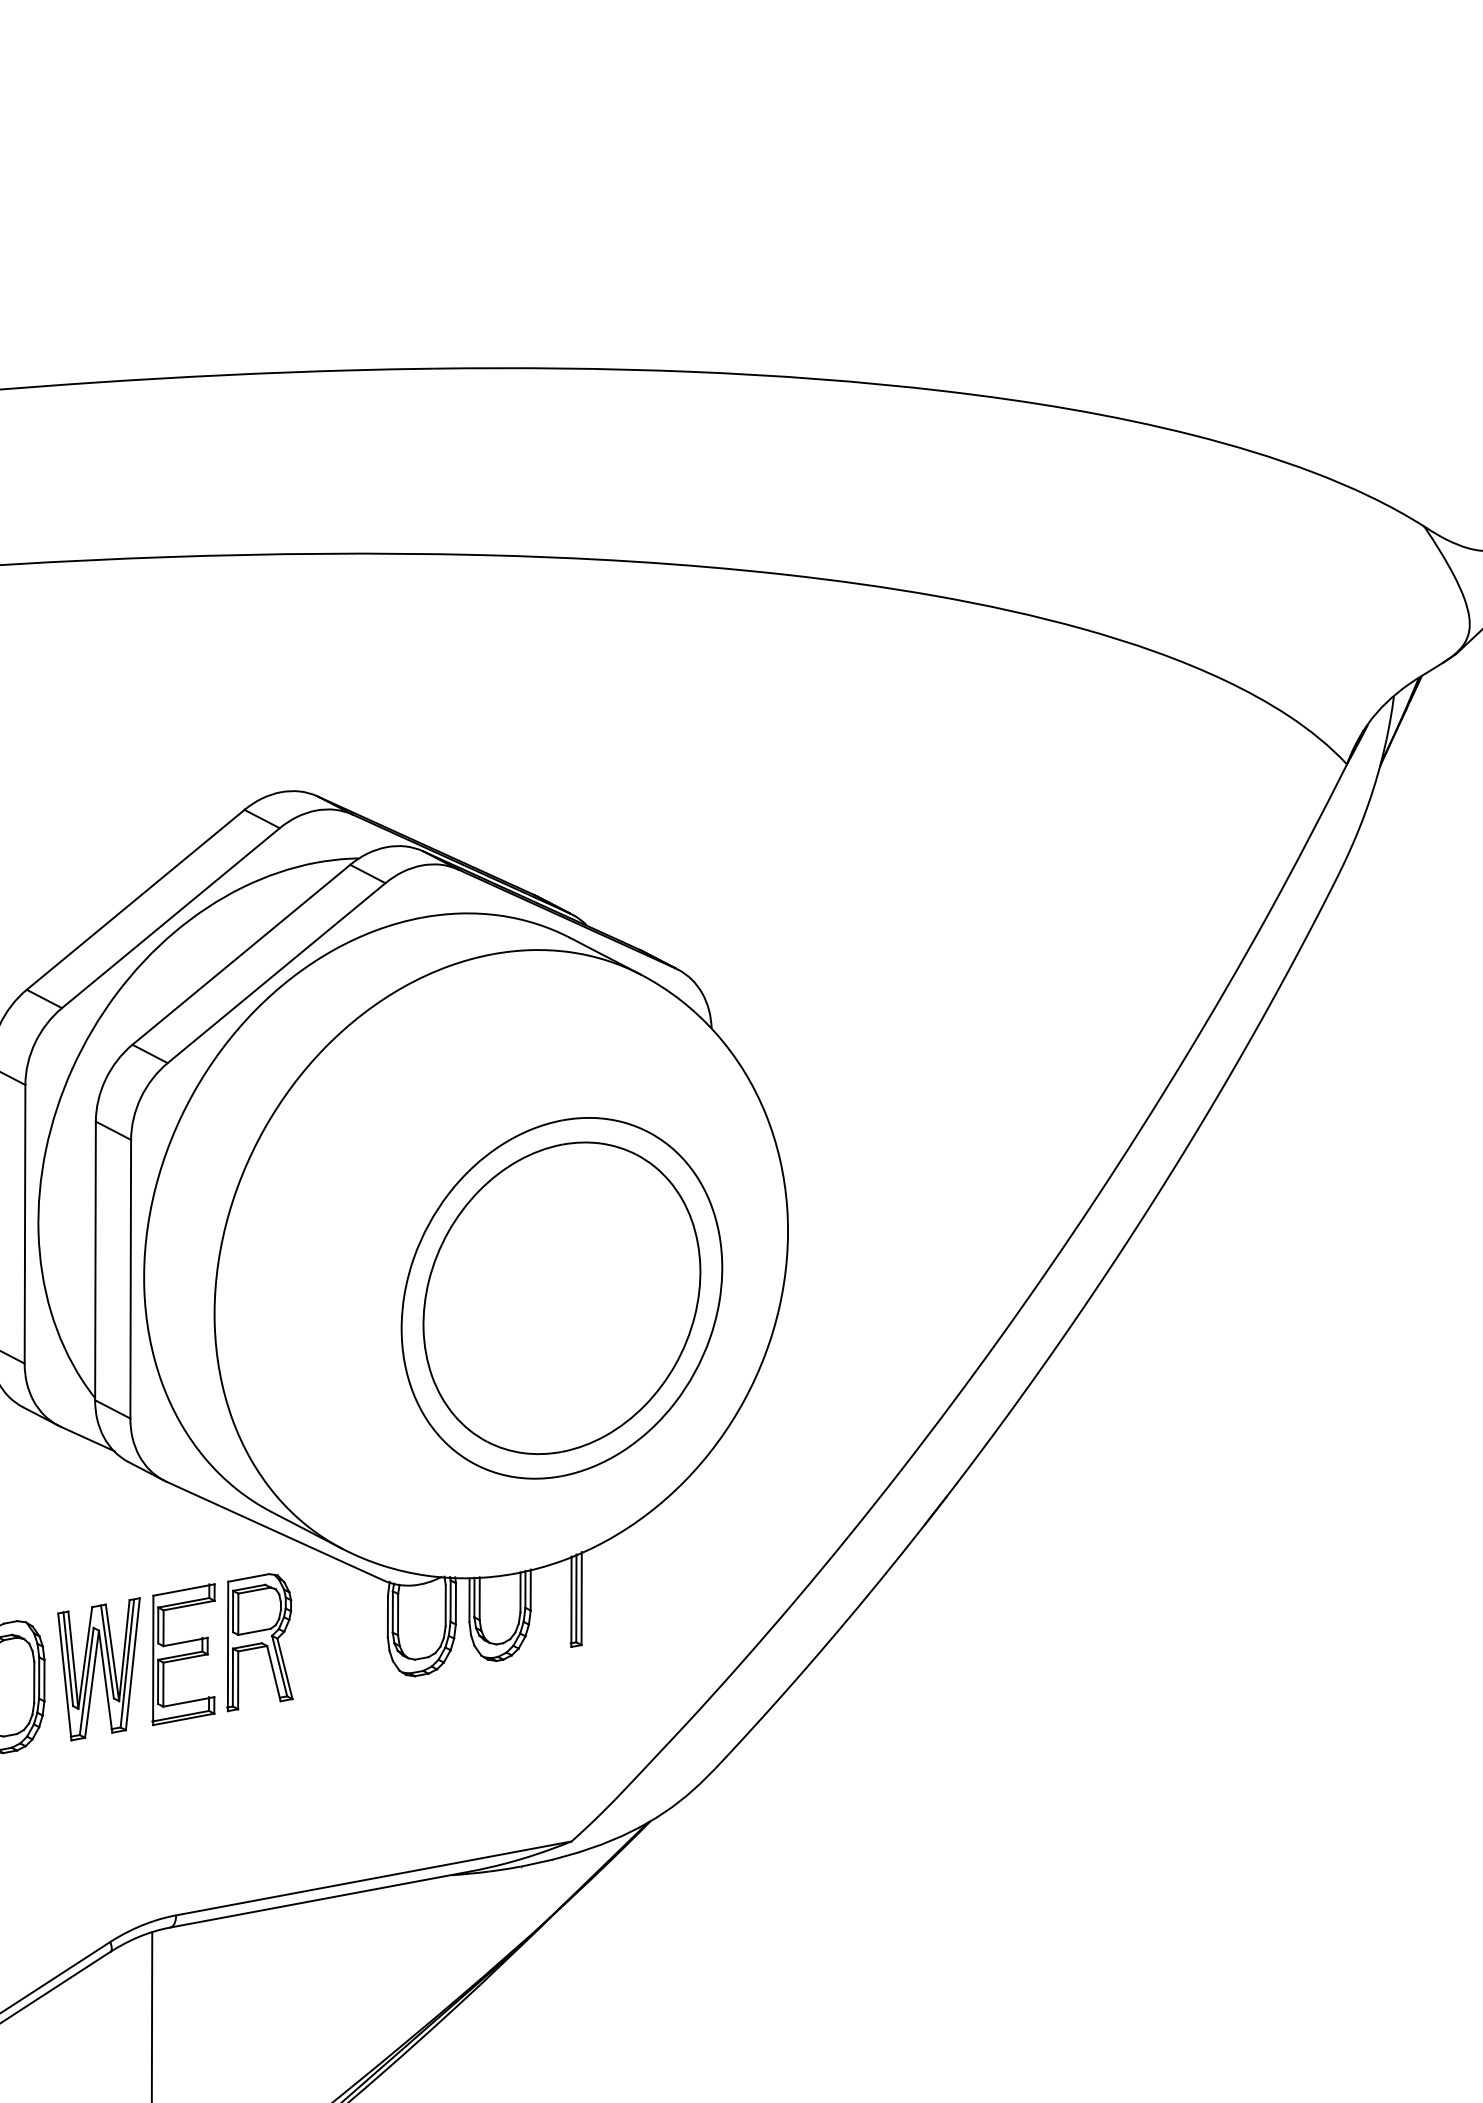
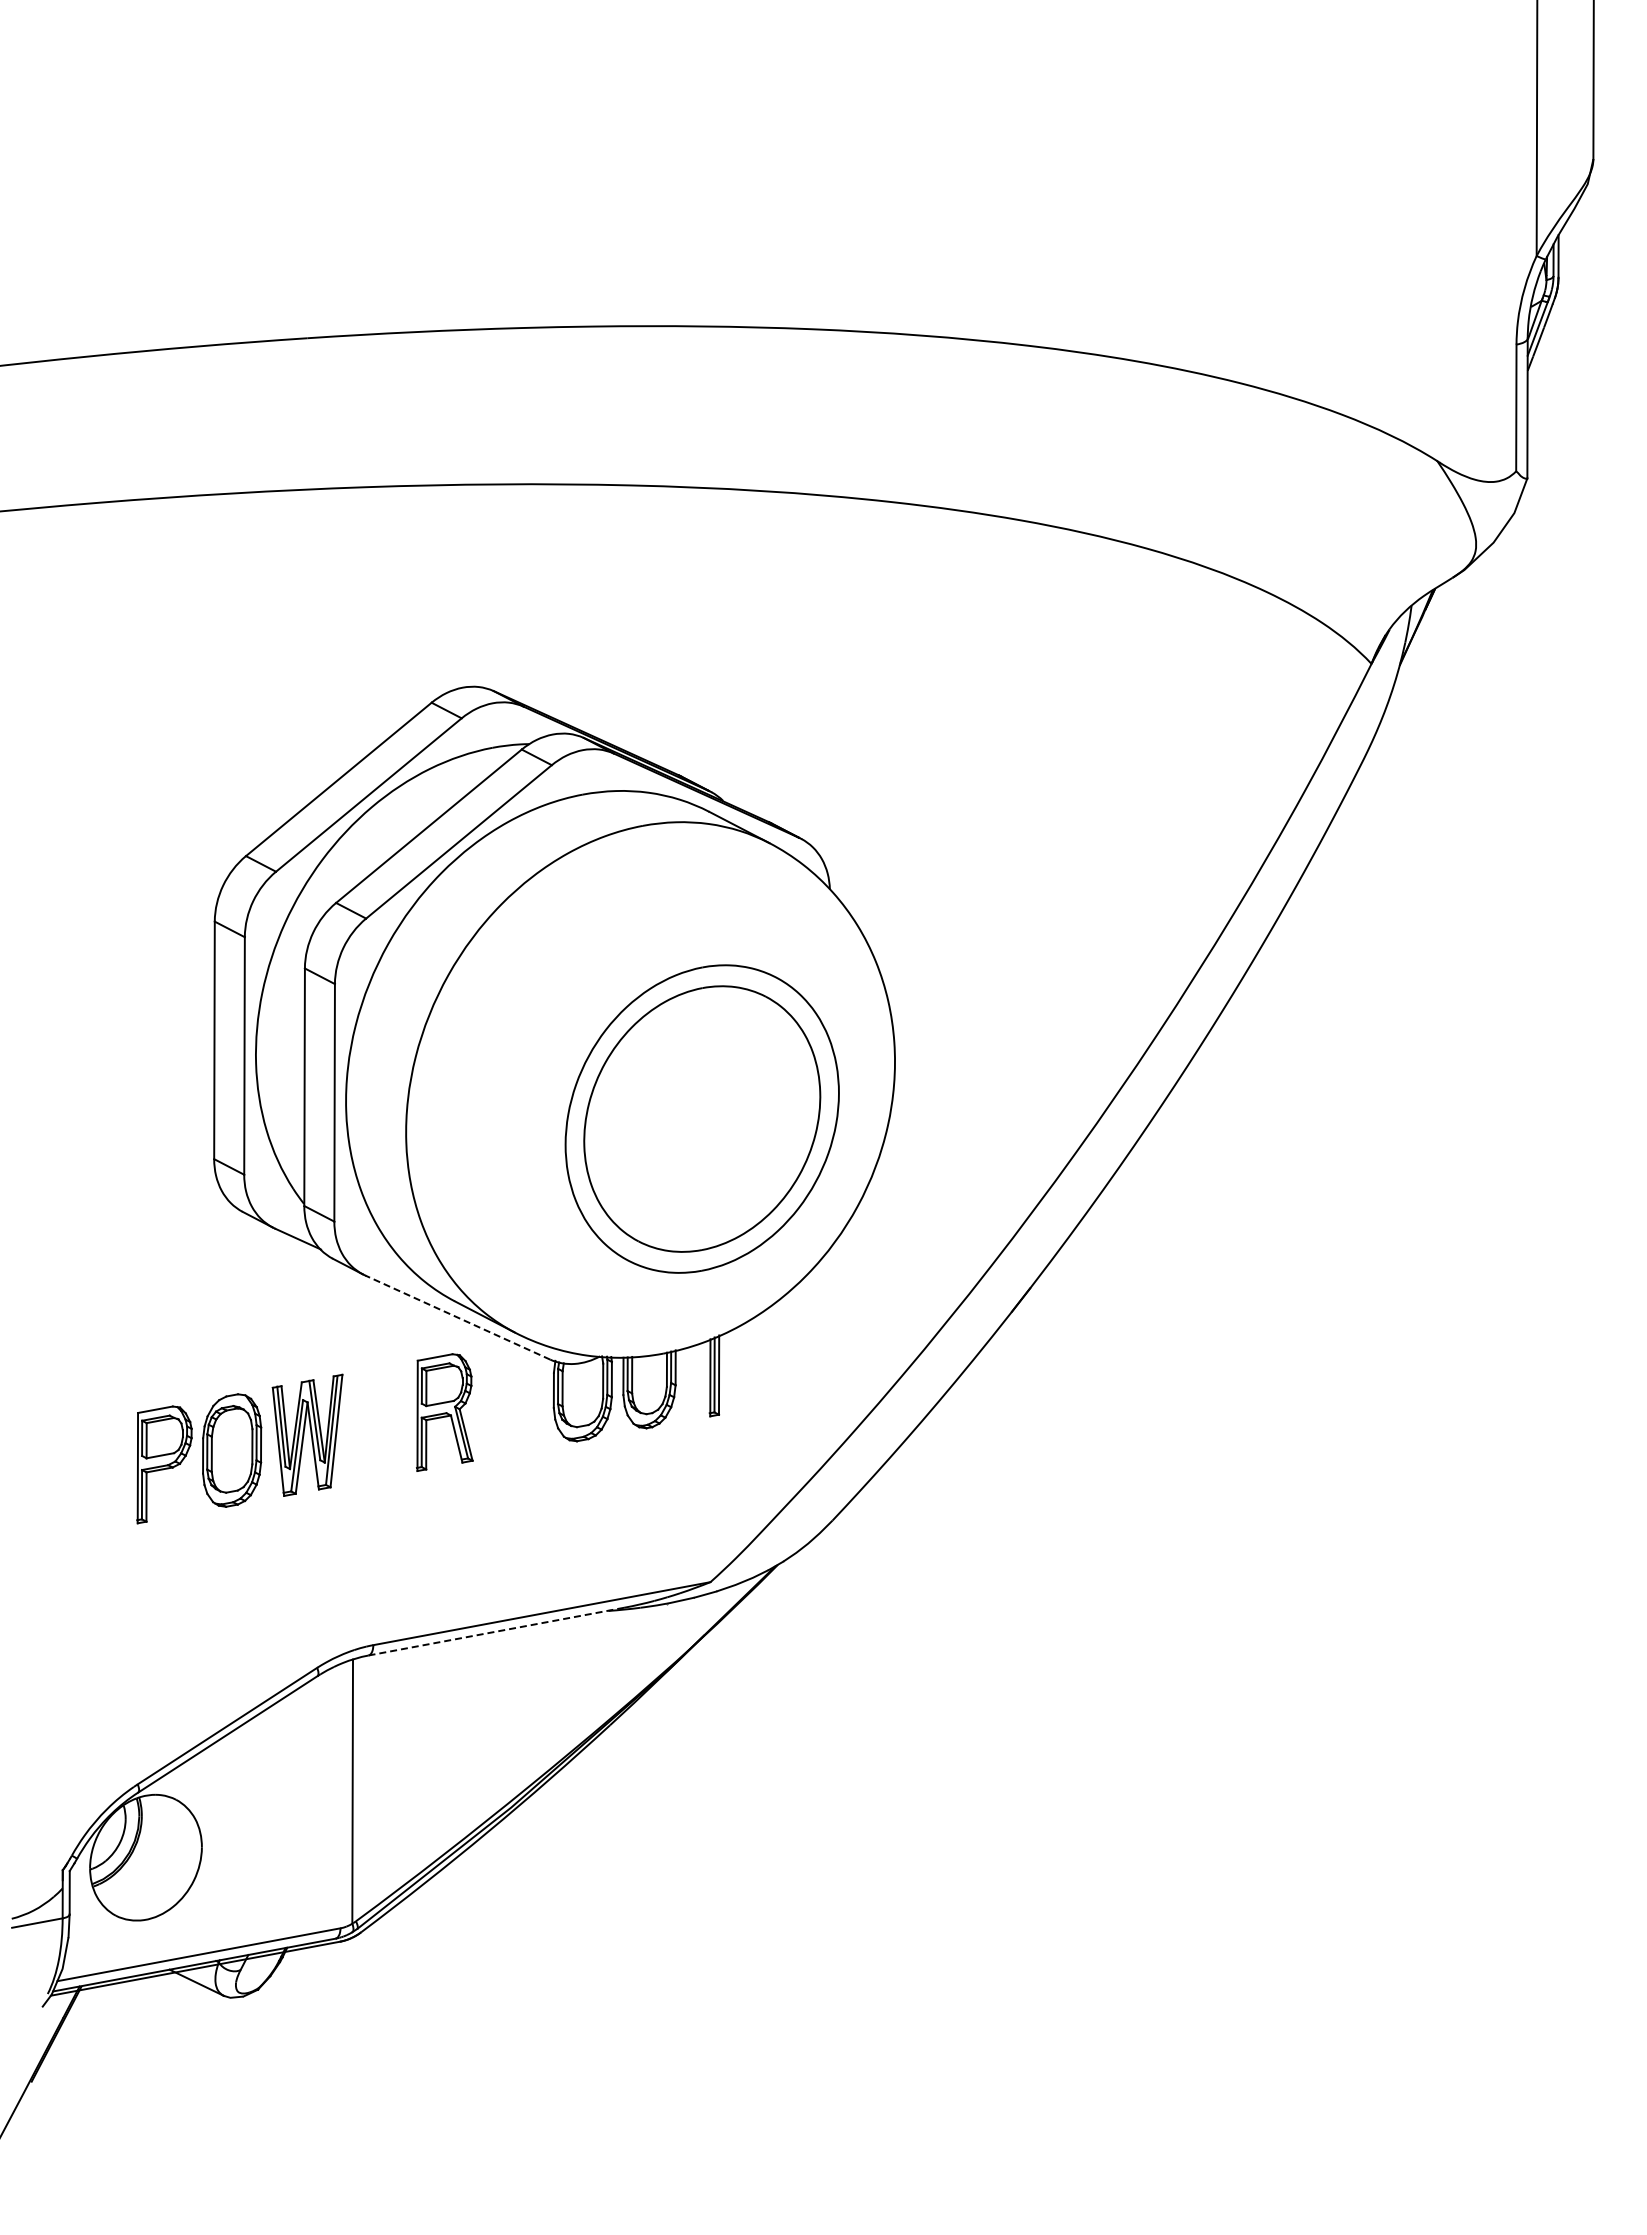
line: (274, 1531) -> (457, 1317), solid -> dashed
part: (183, 1654) -> (379, 1422), removed
line: (319, 1899) -> (495, 1631), solid -> dashed

